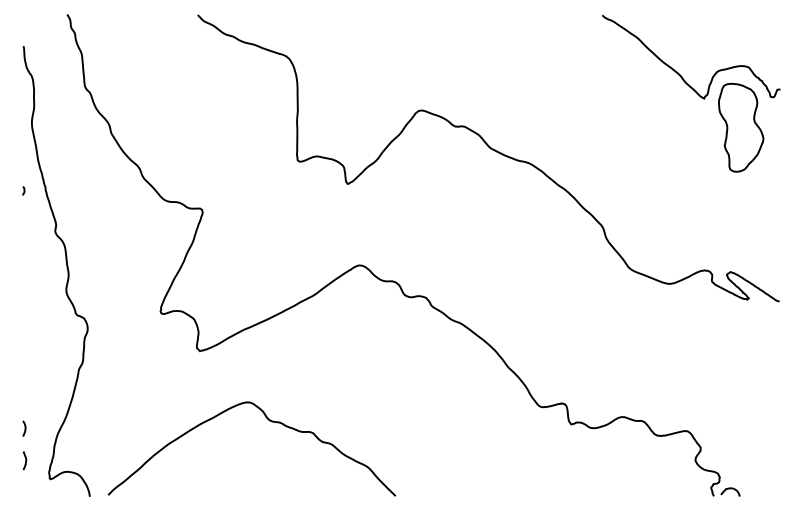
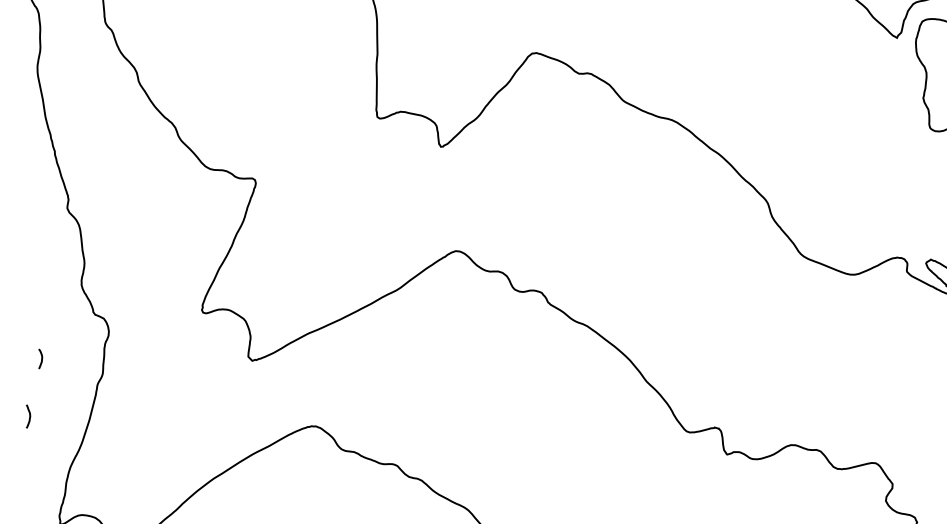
curve: (23, 190) -> (26, 155), removed
curve: (24, 428) -> (40, 358), moved
curve: (25, 460) -> (29, 416), moved

